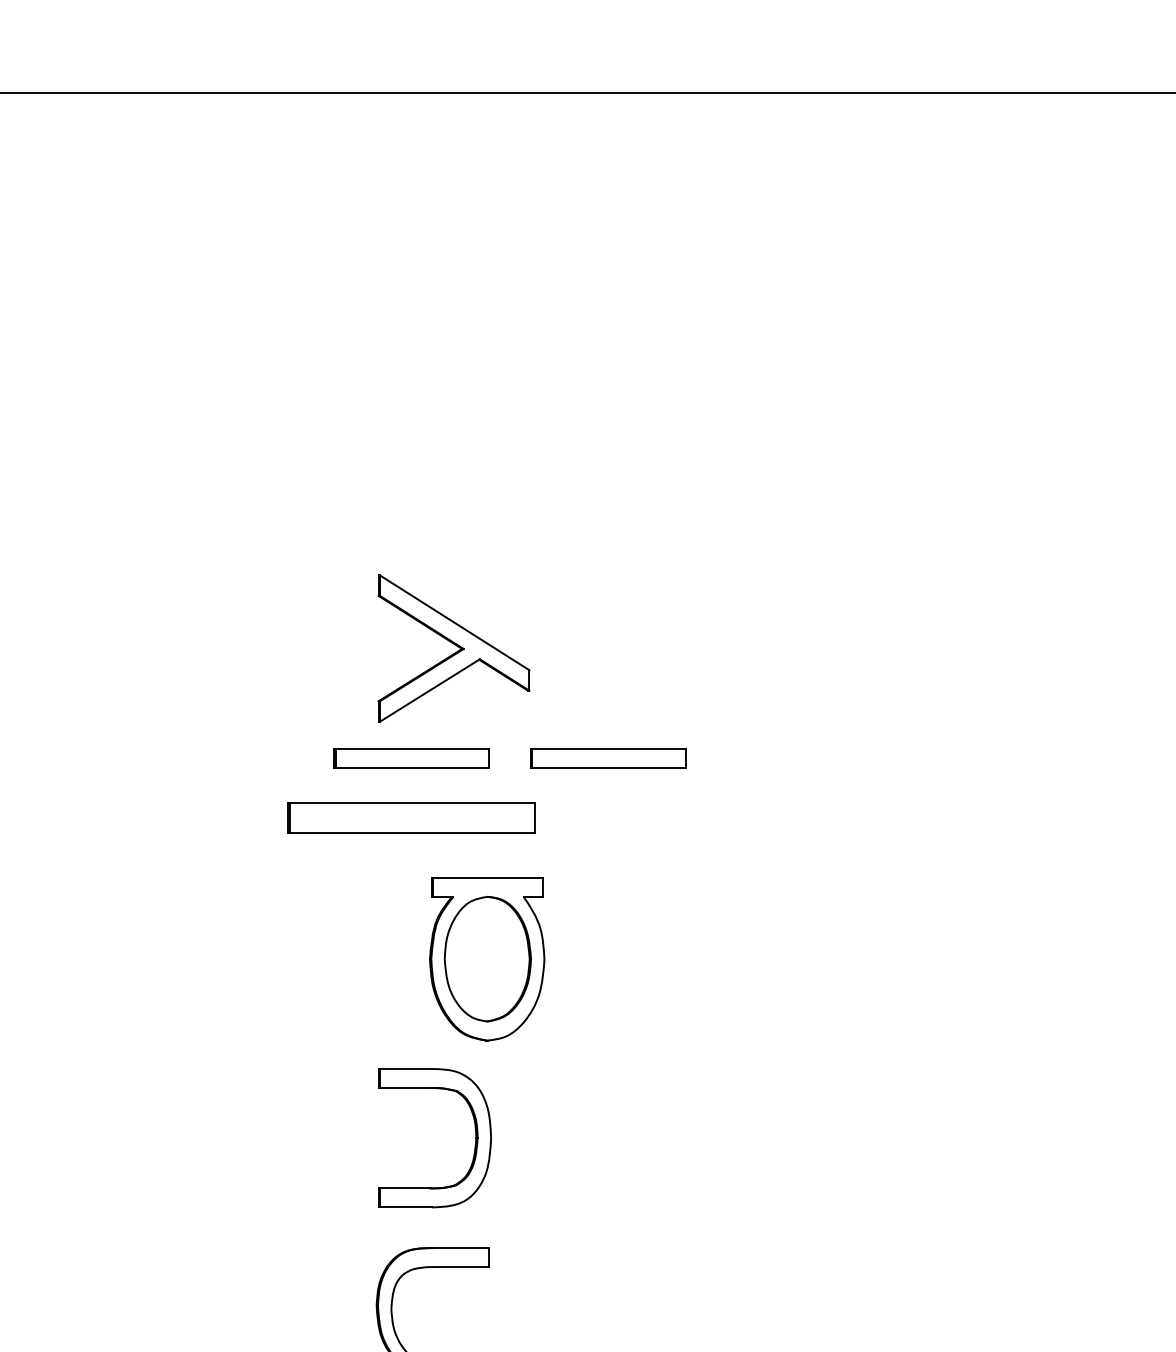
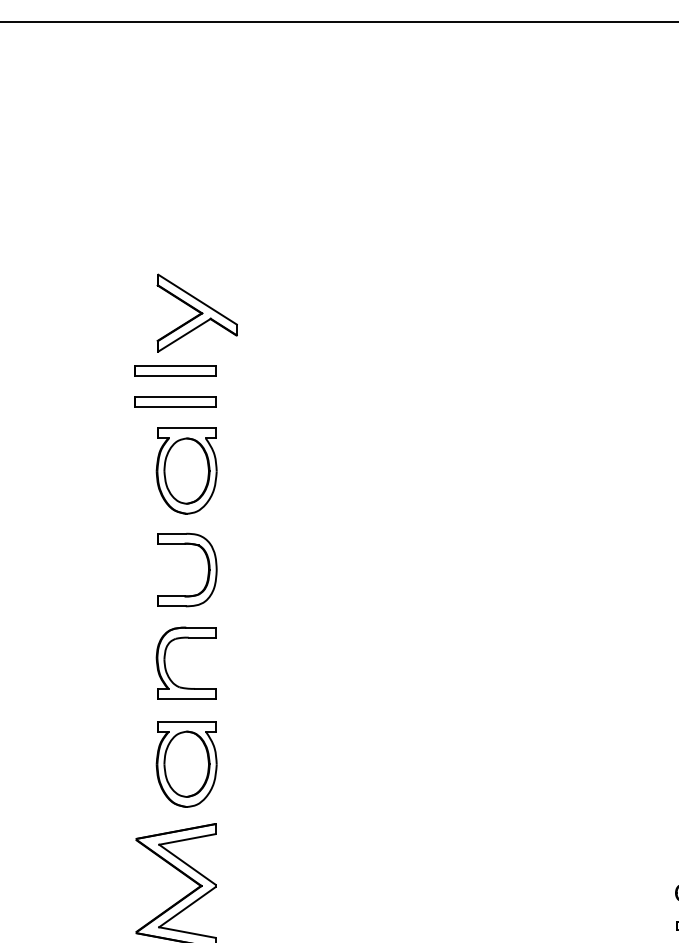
part: (608, 757) -> (278, 370), removed
part: (412, 816) -> (175, 401), size x0.62
part: (486, 957) -> (186, 470), moved

